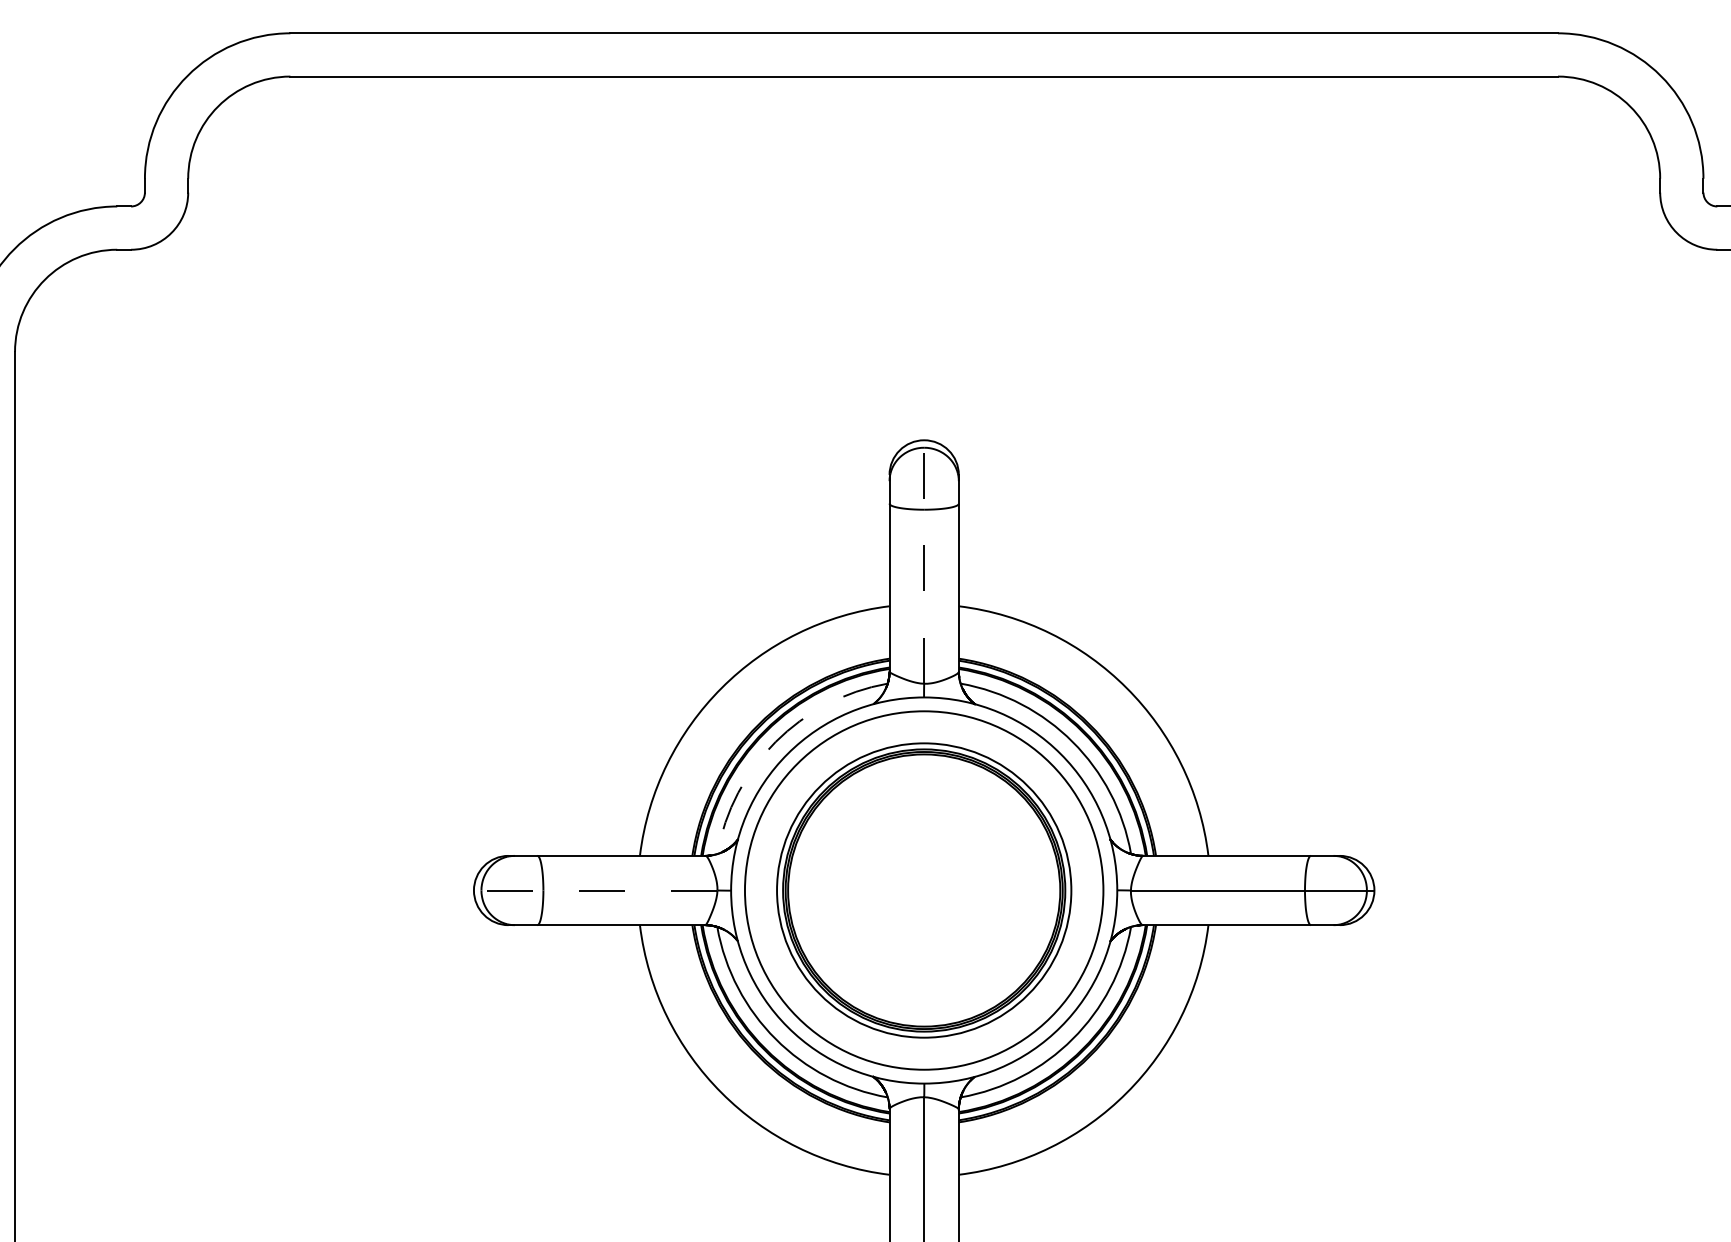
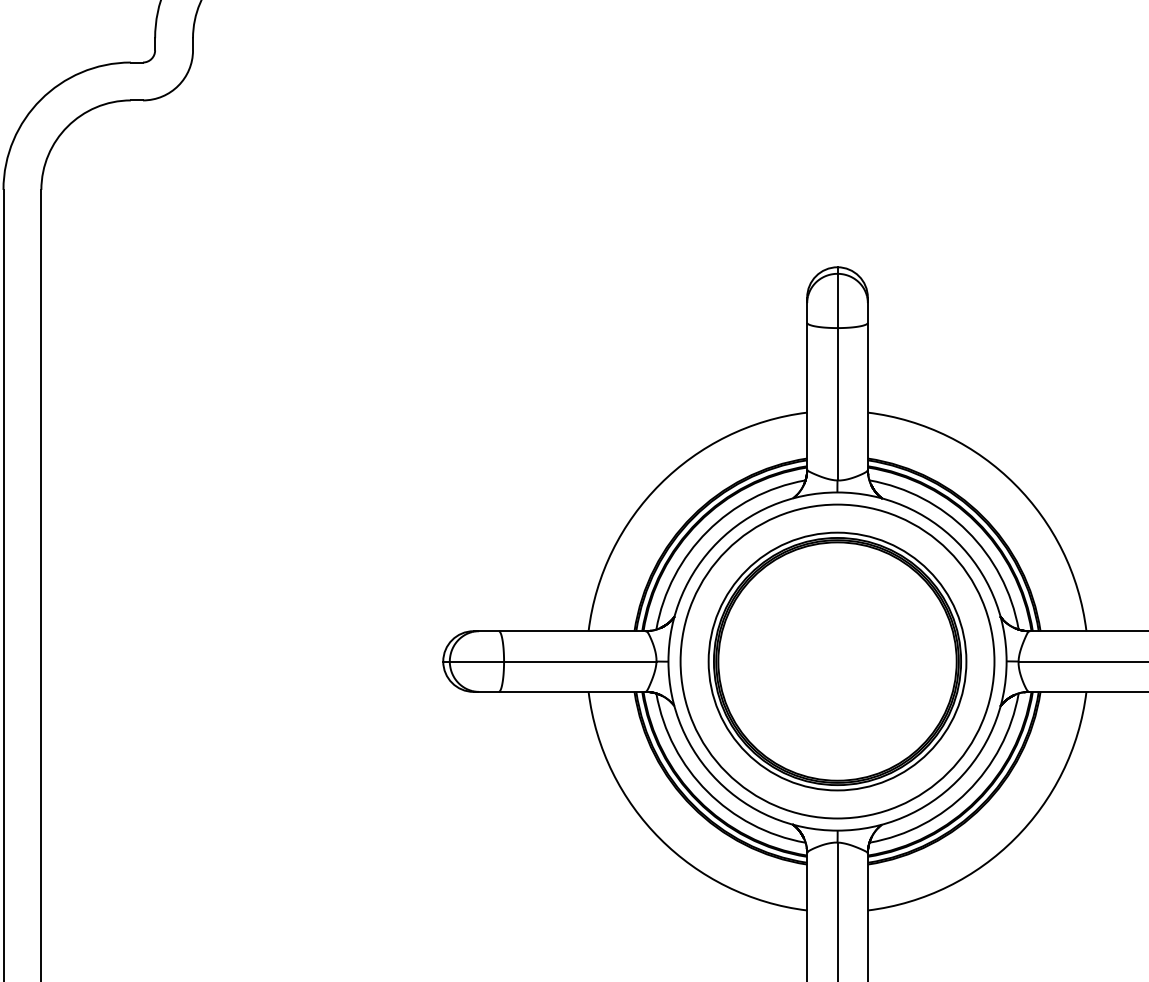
line: (924, 562) -> (837, 374), dashed -> solid
arc: (775, 741) -> (707, 531), dashed -> solid
line: (595, 890) -> (549, 661), dashed -> solid

